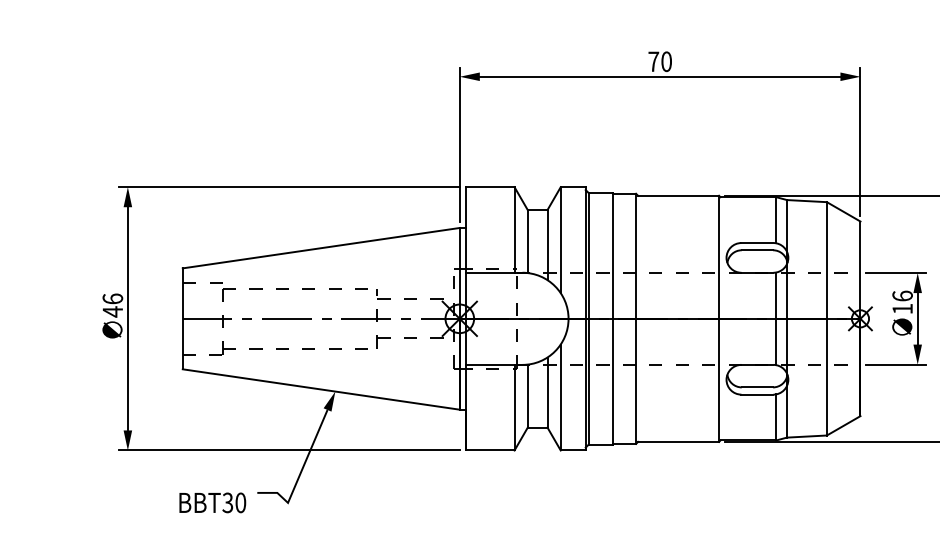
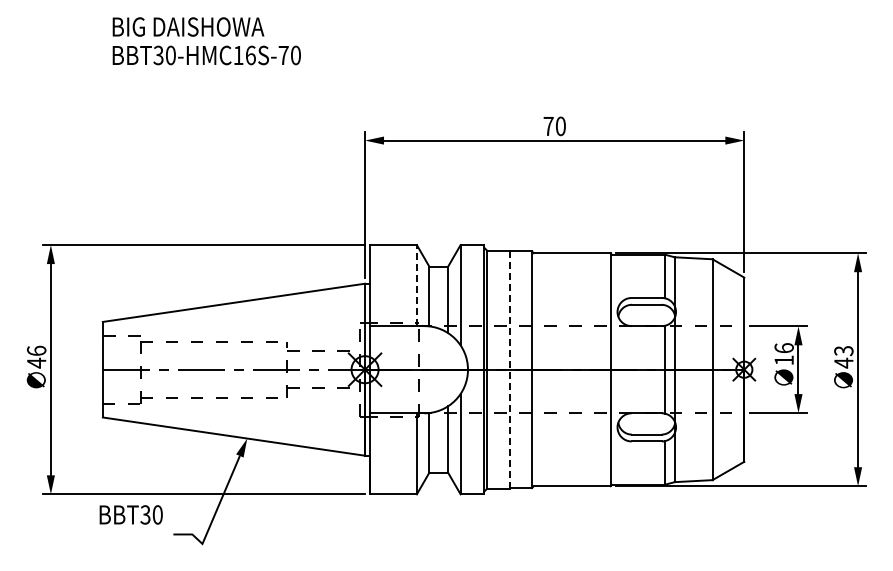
line: (514, 229) -> (416, 285), solid -> dashed
line: (613, 318) -> (510, 369), solid -> dashed
text: (211, 502) -> (130, 514), moved

